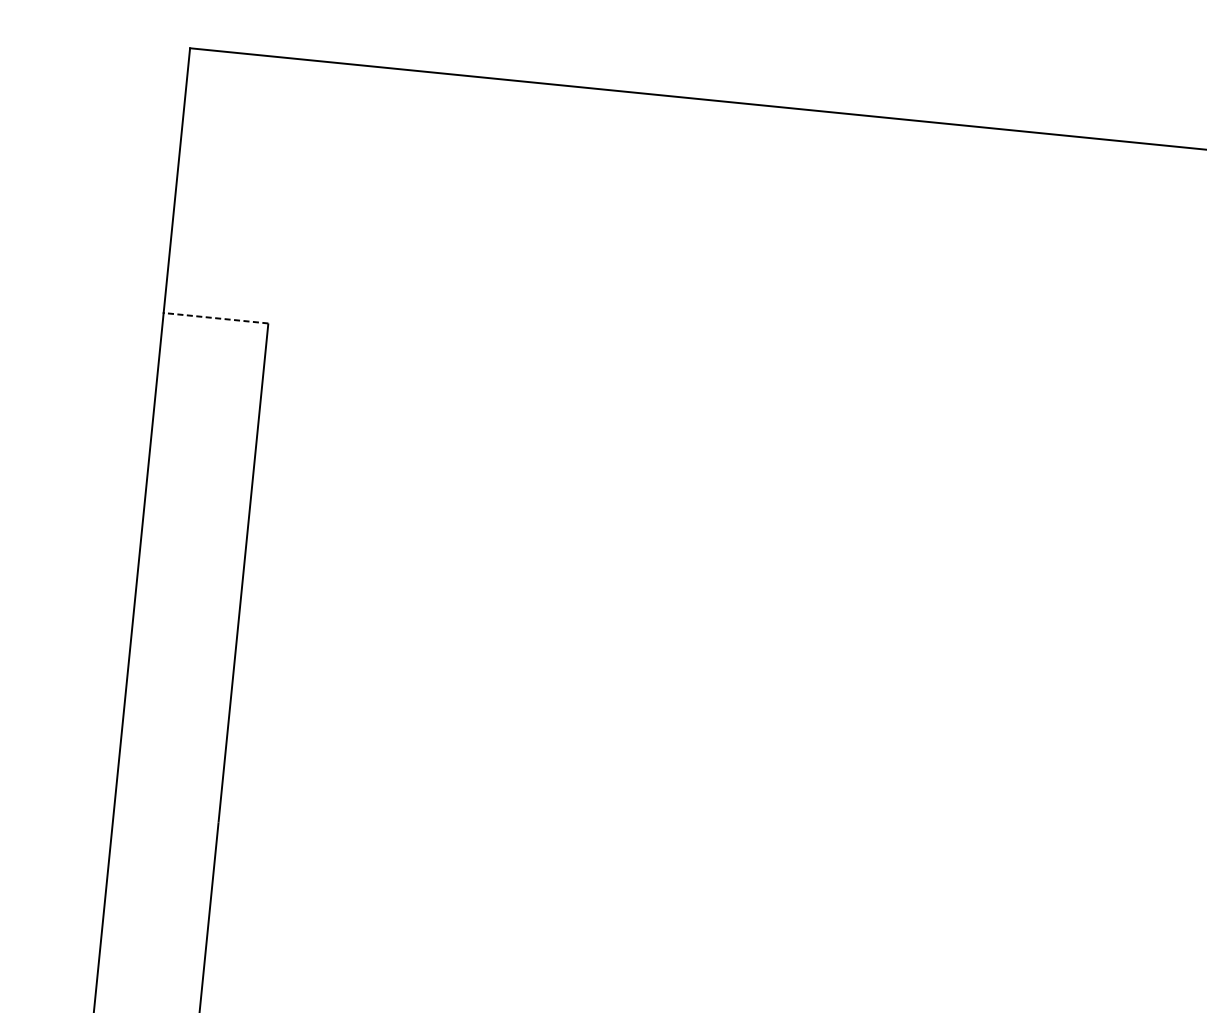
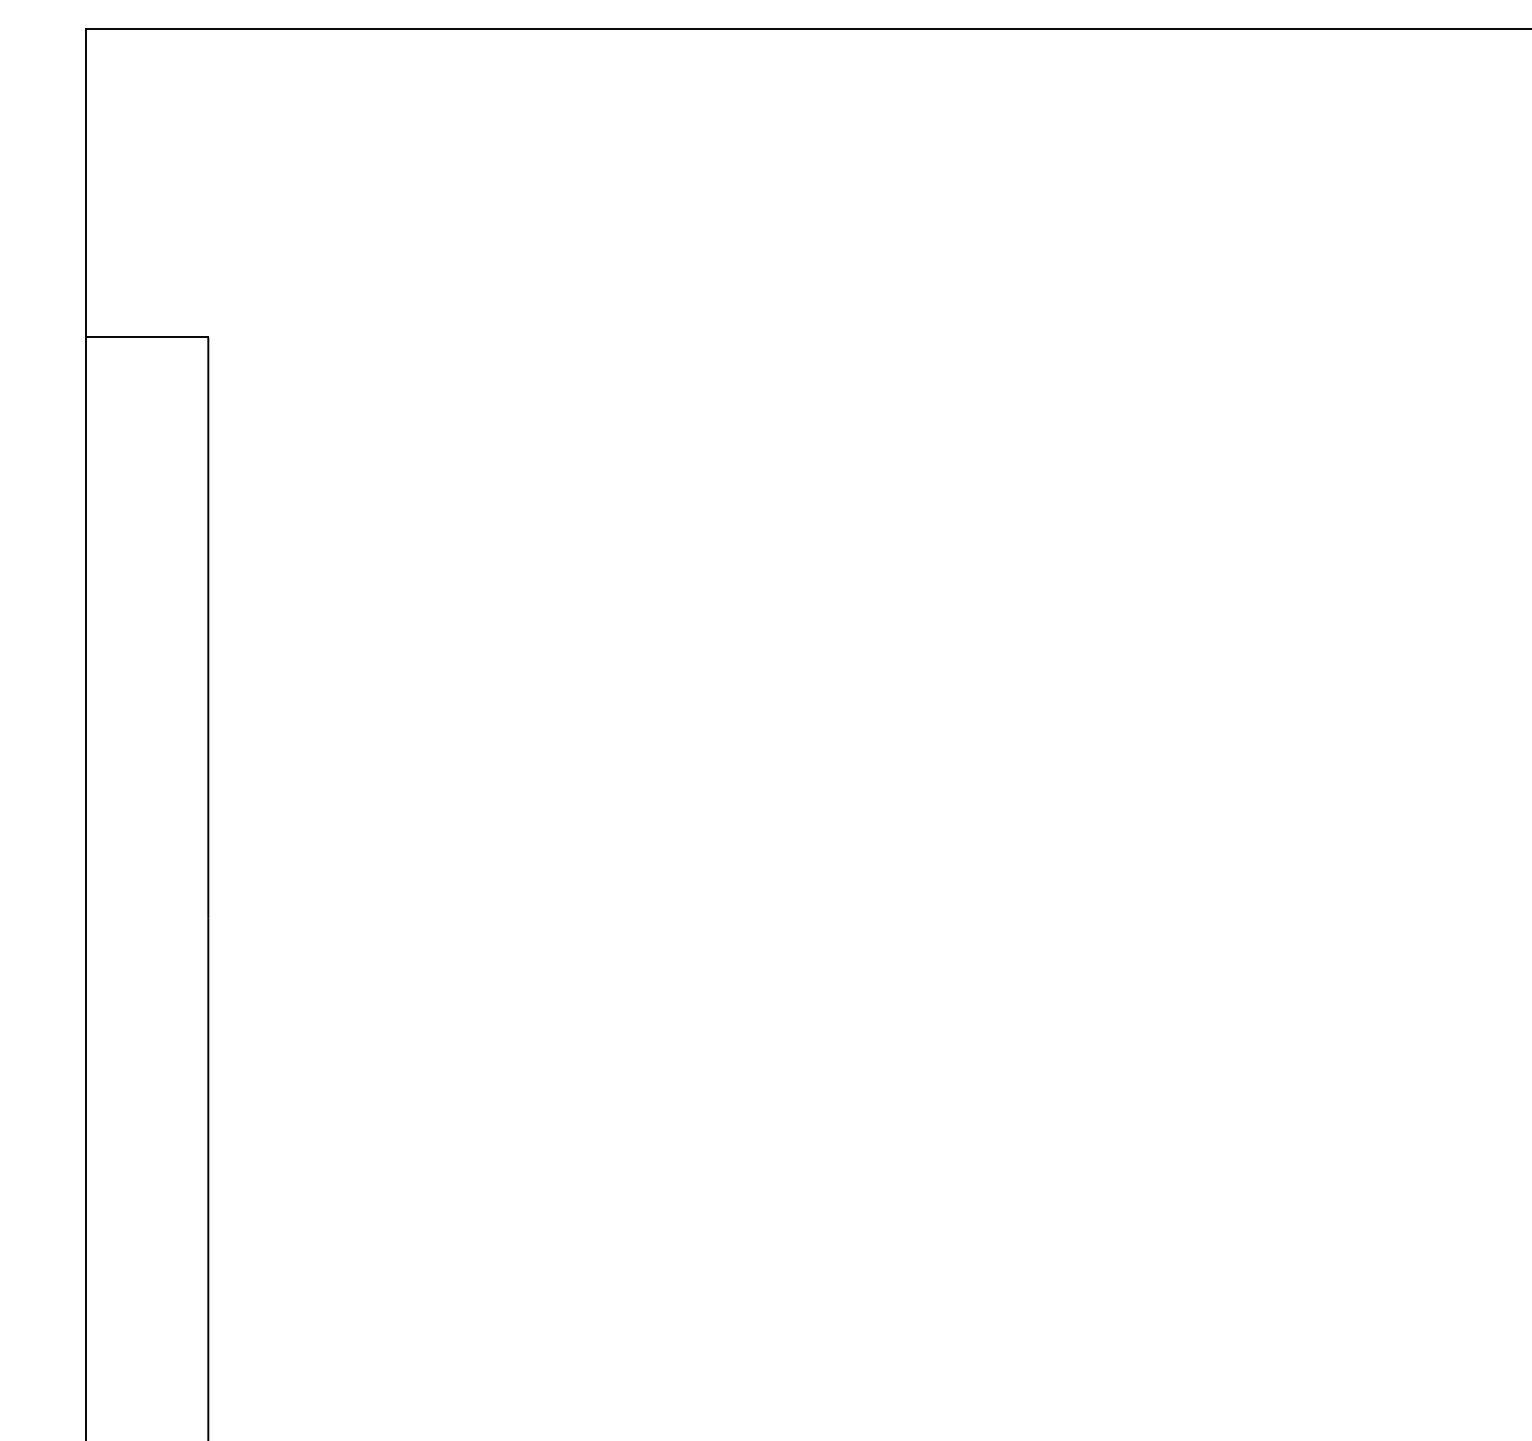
line: (216, 318) -> (147, 337), dashed -> solid

